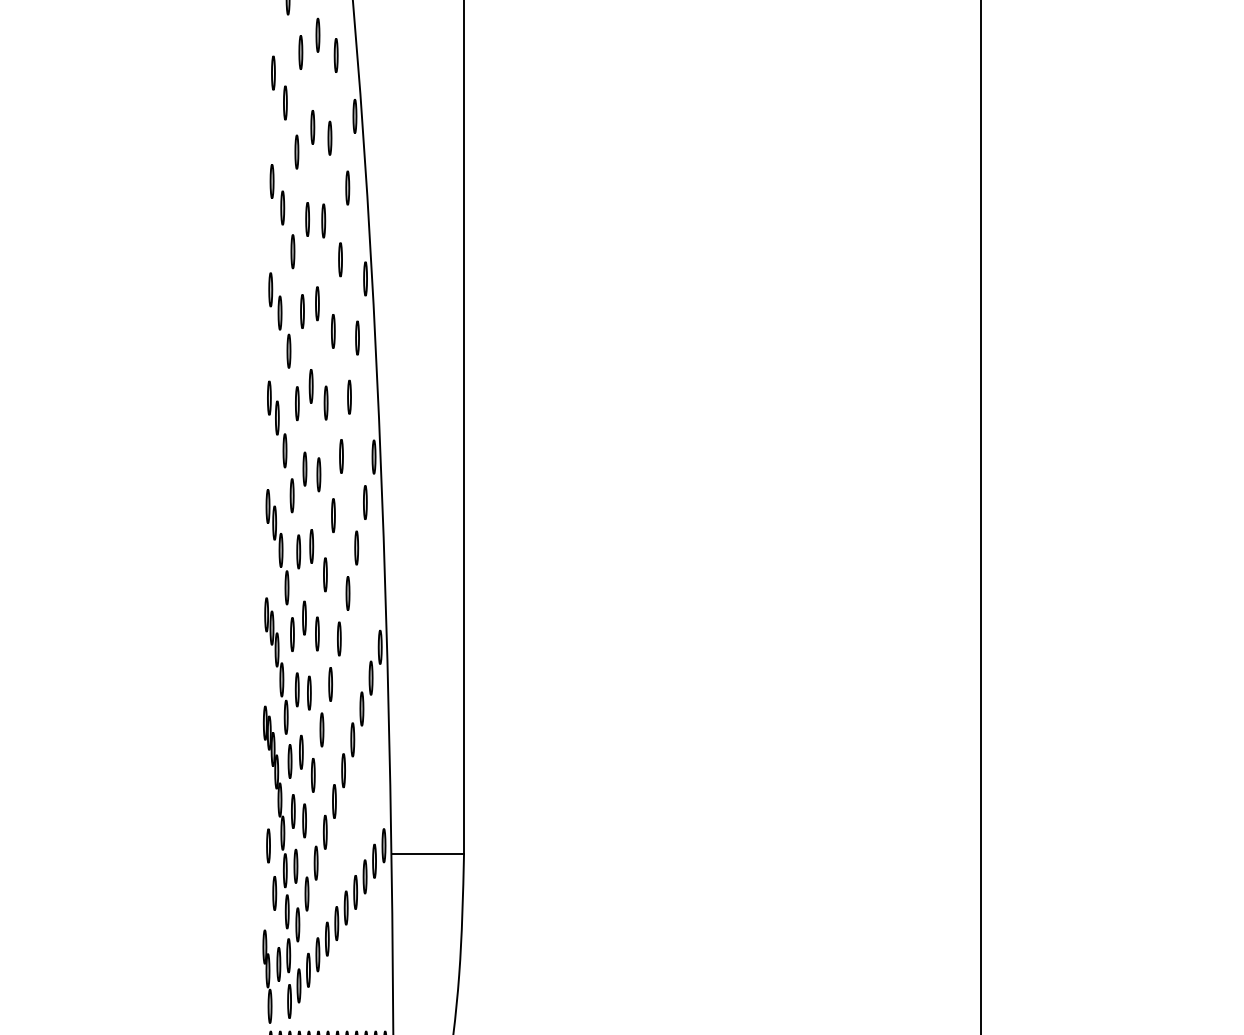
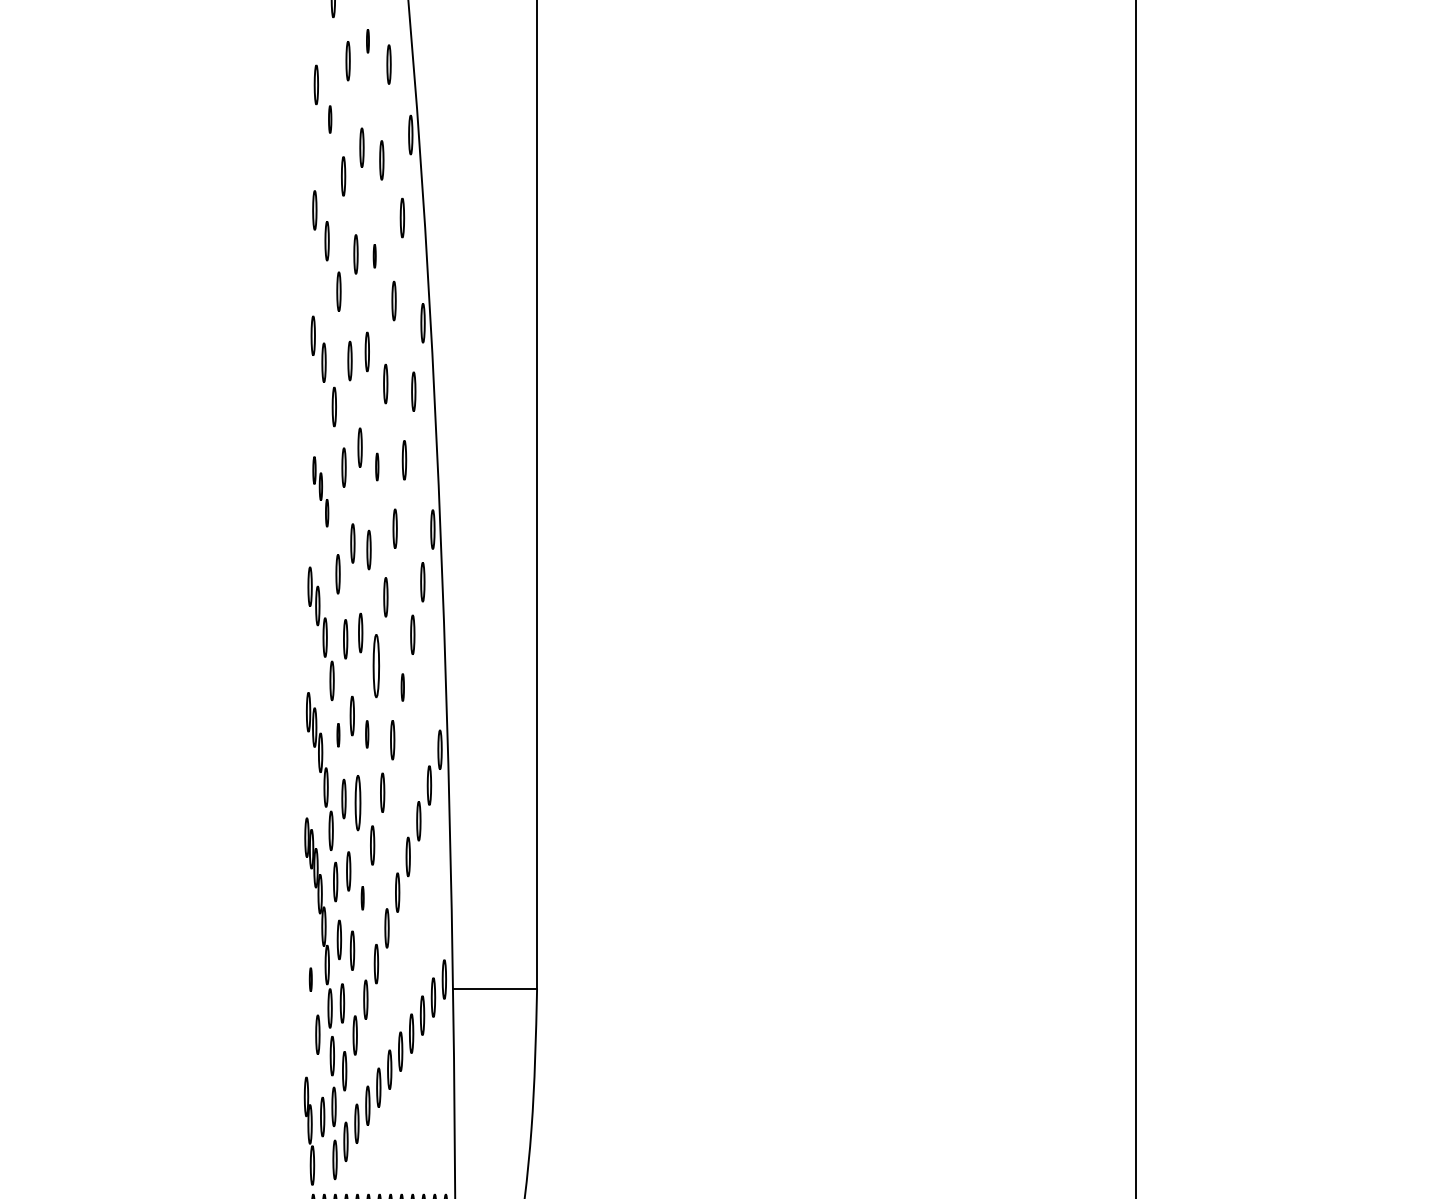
part: (317, 35) -> (367, 41), size x0.6
part: (284, 102) -> (329, 119), size x0.7
part: (323, 221) -> (374, 256), size x0.6
part: (325, 402) -> (376, 466), size x0.7
part: (276, 424) -> (320, 491), size x0.7
part: (325, 574) -> (376, 665), size x1.6
part: (347, 593) -> (402, 687), size x0.7
part: (292, 634) -> (338, 735), size x0.6
part: (316, 634) -> (366, 734), size x0.7
part: (308, 692) -> (357, 802), size x1.4
part: (313, 775) -> (362, 898), size x0.6
part: (268, 845) -> (310, 979), size x0.6

